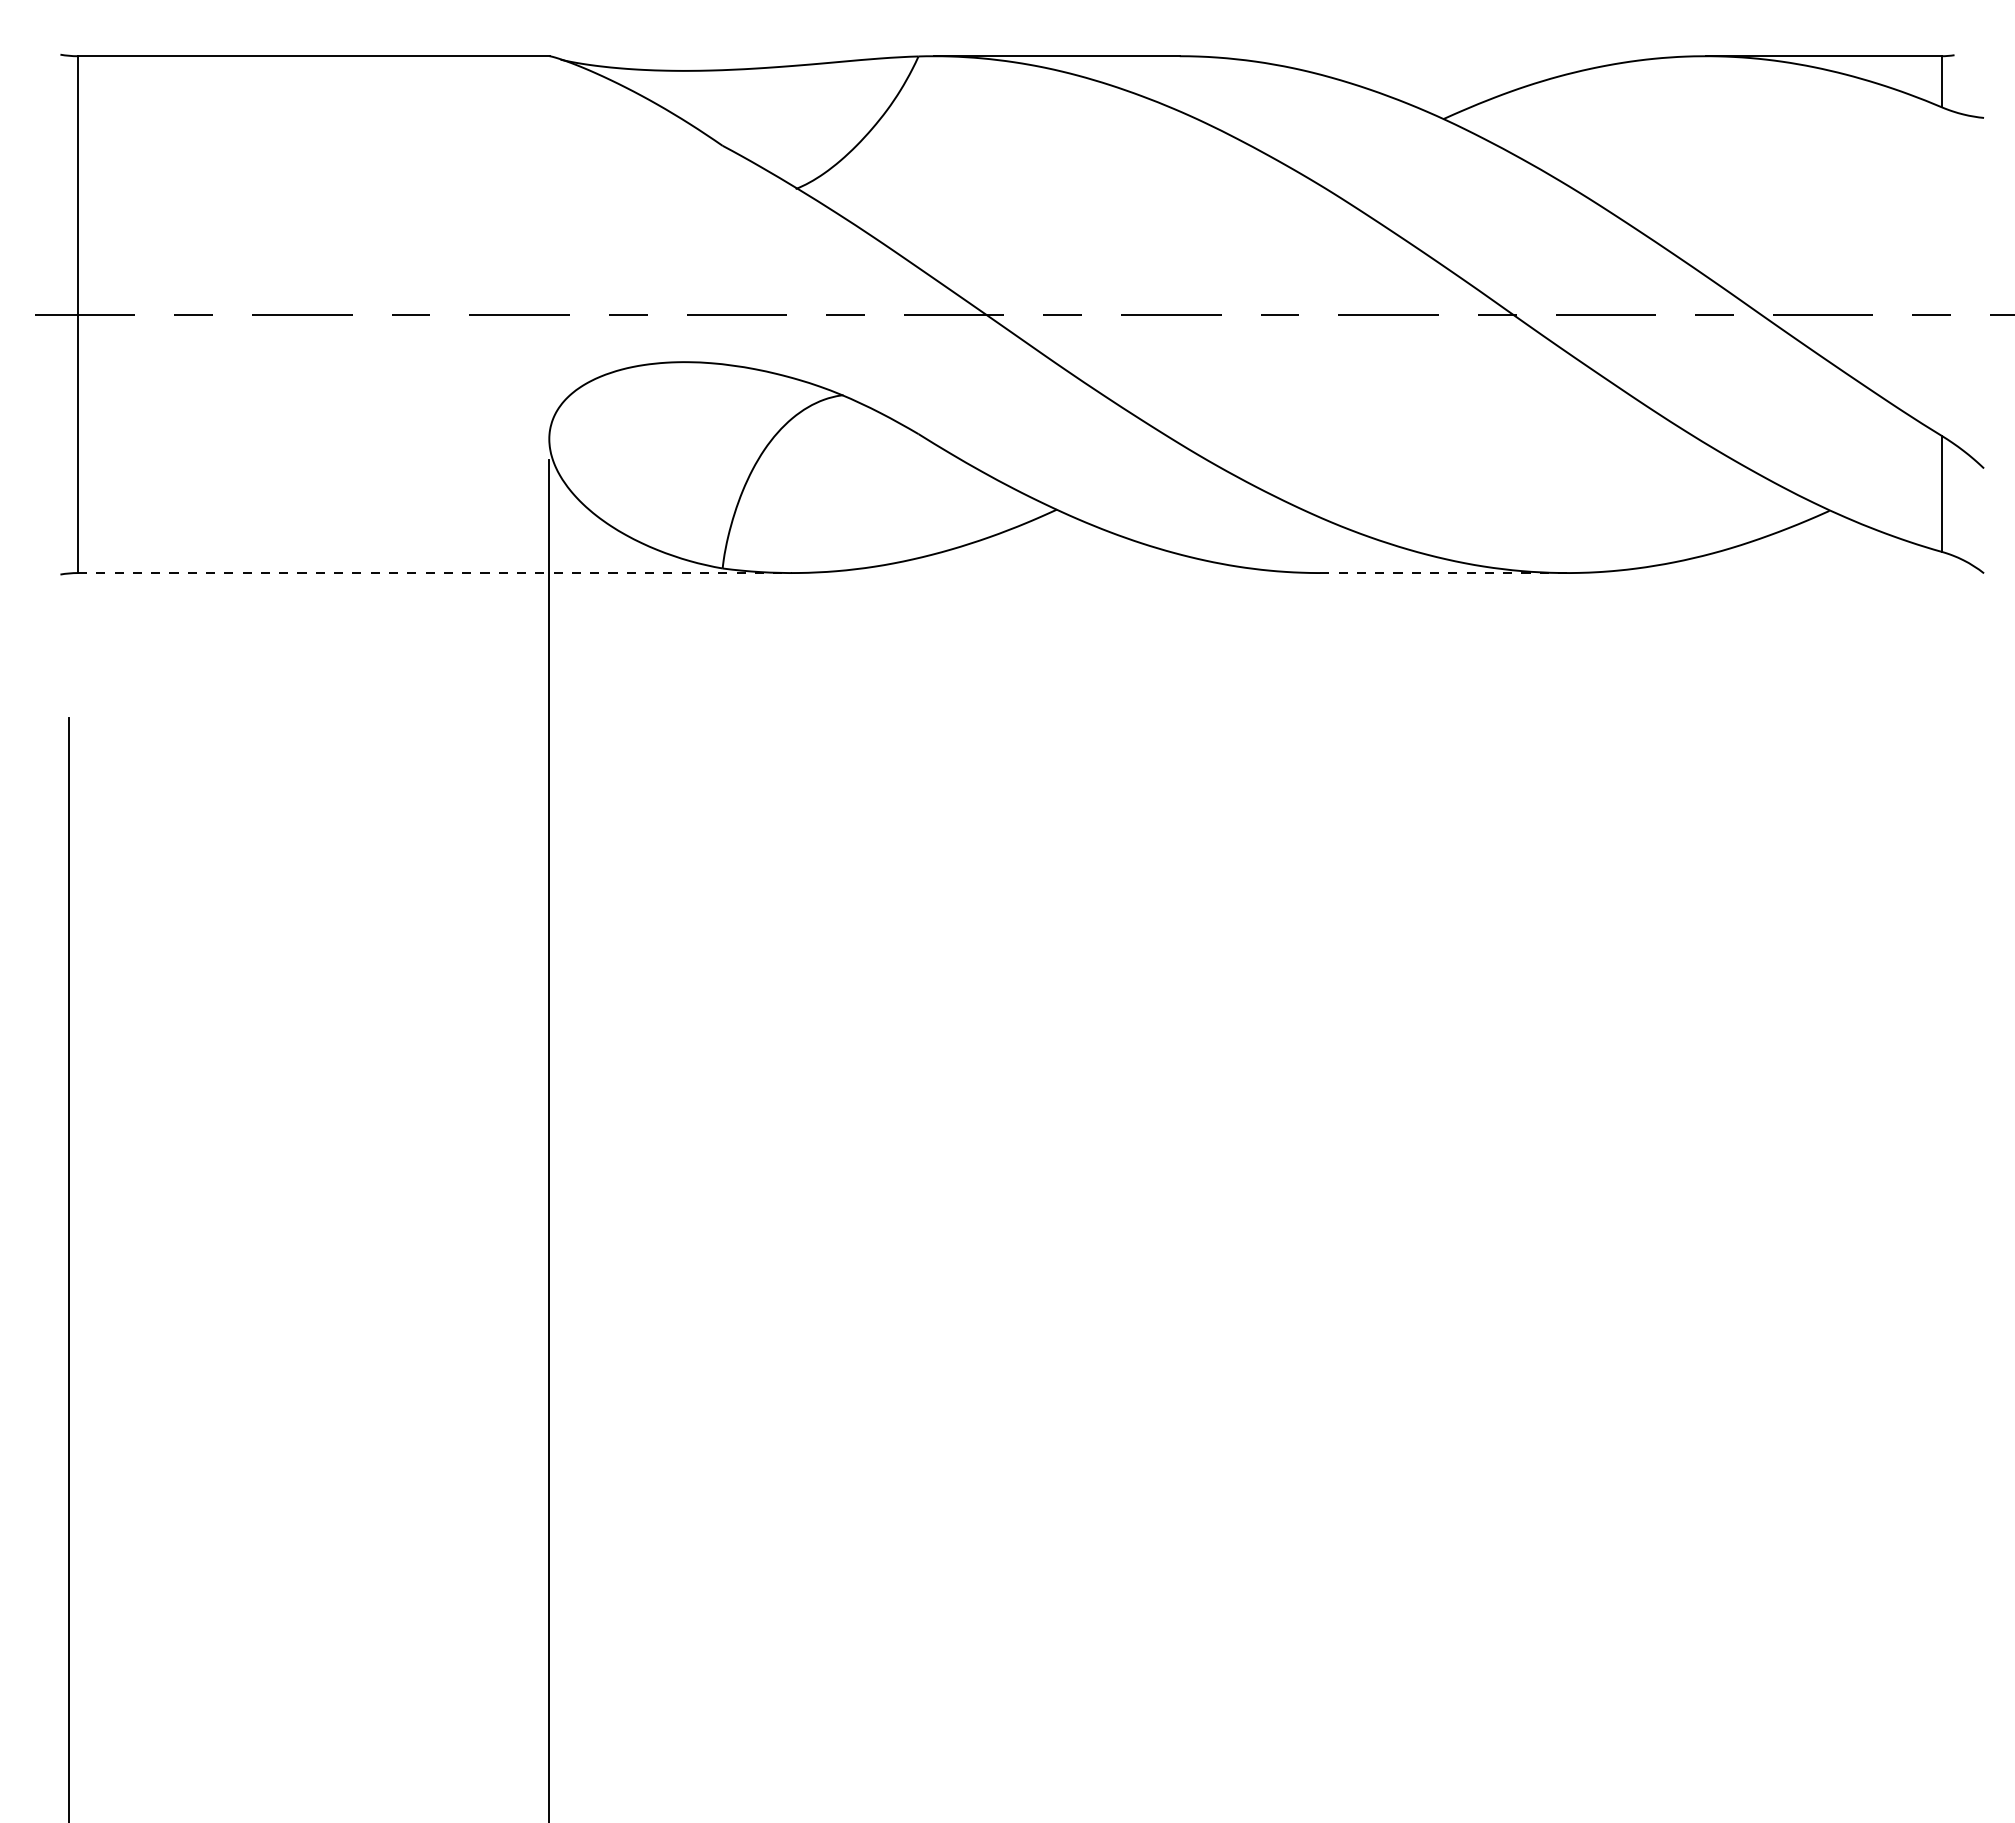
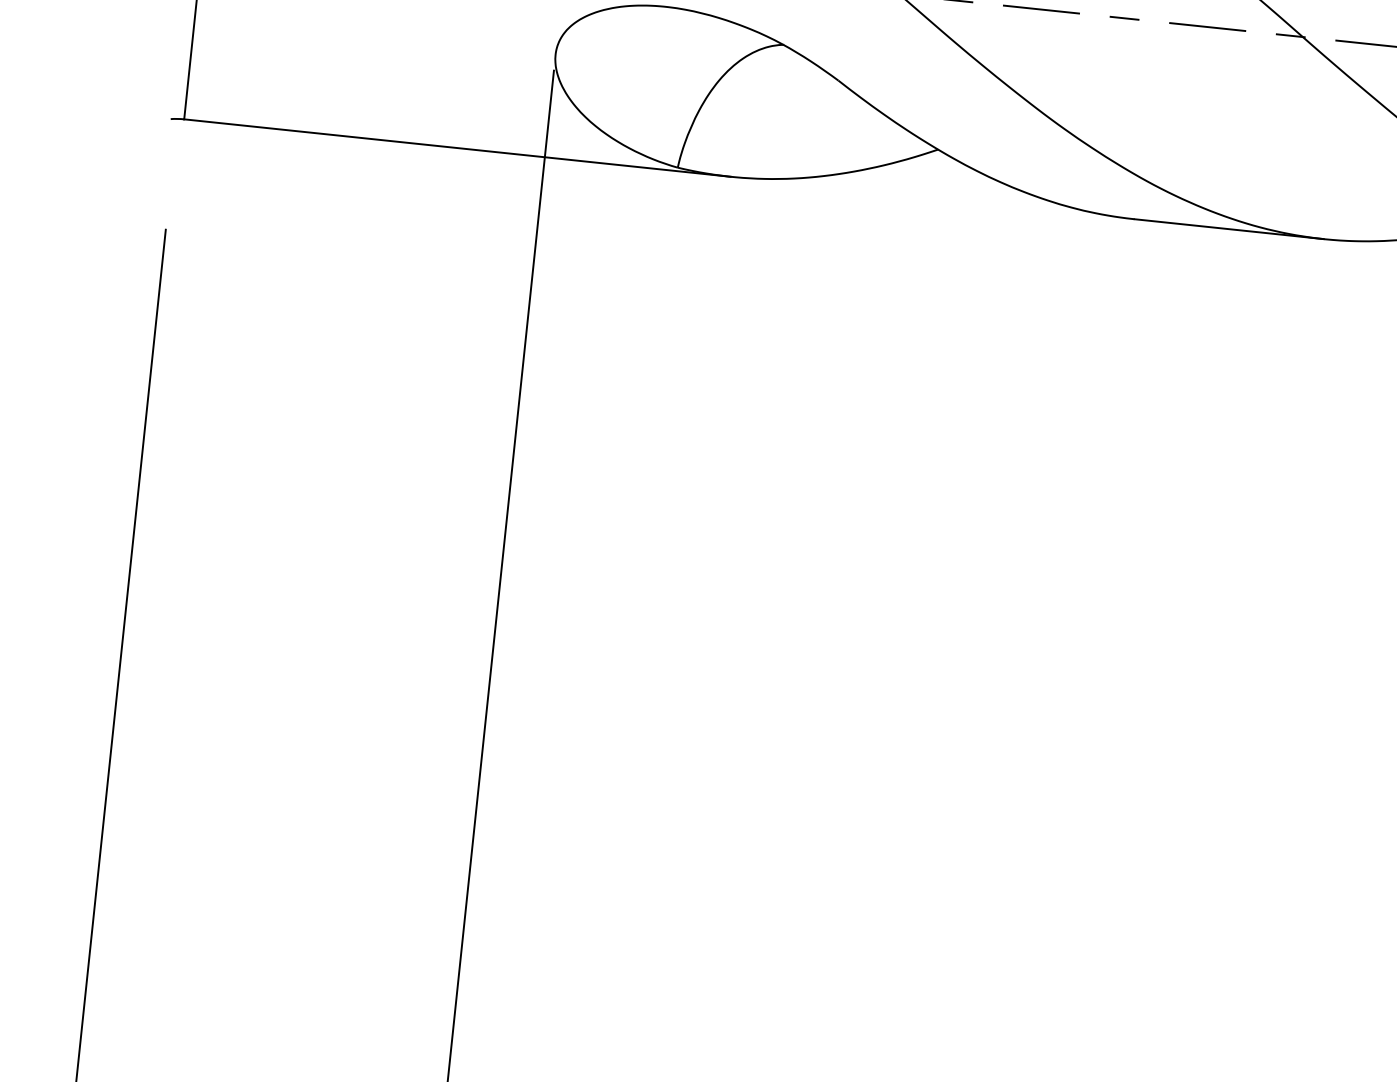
line: (435, 573) -> (457, 148), dashed -> solid
line: (1443, 573) -> (1228, 229), dashed -> solid

